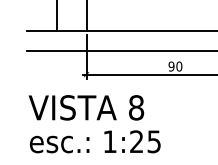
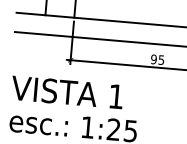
text: (179, 66) -> (161, 60), 90 -> 95
text: (136, 107) -> (116, 96), 8 -> 1

